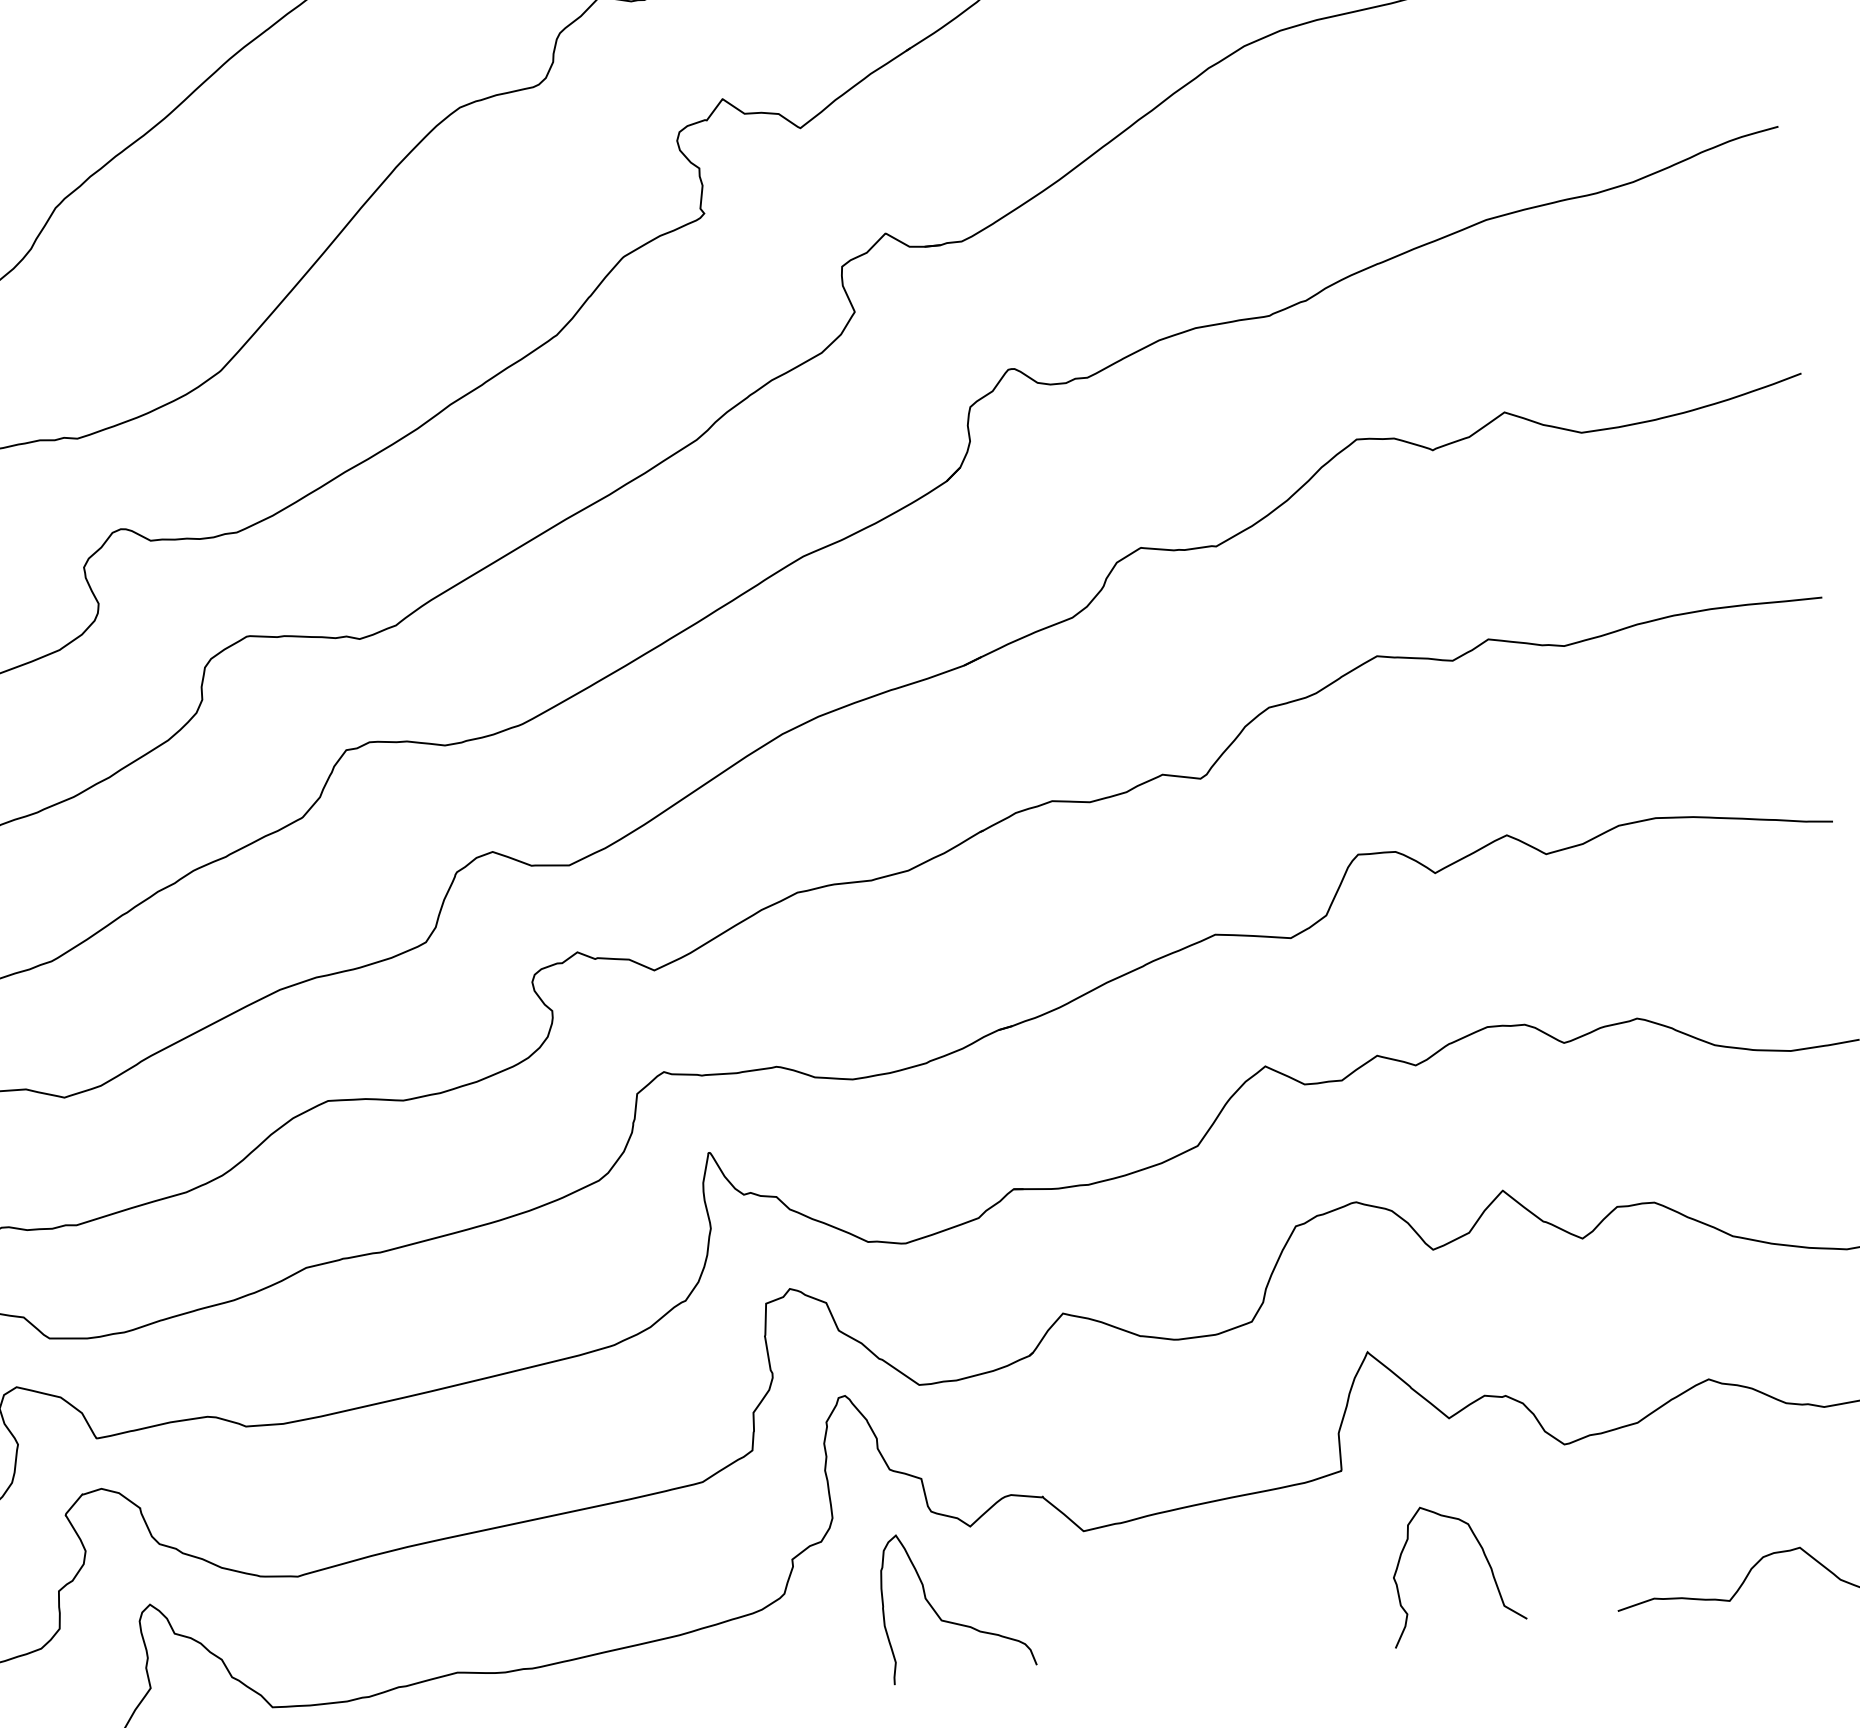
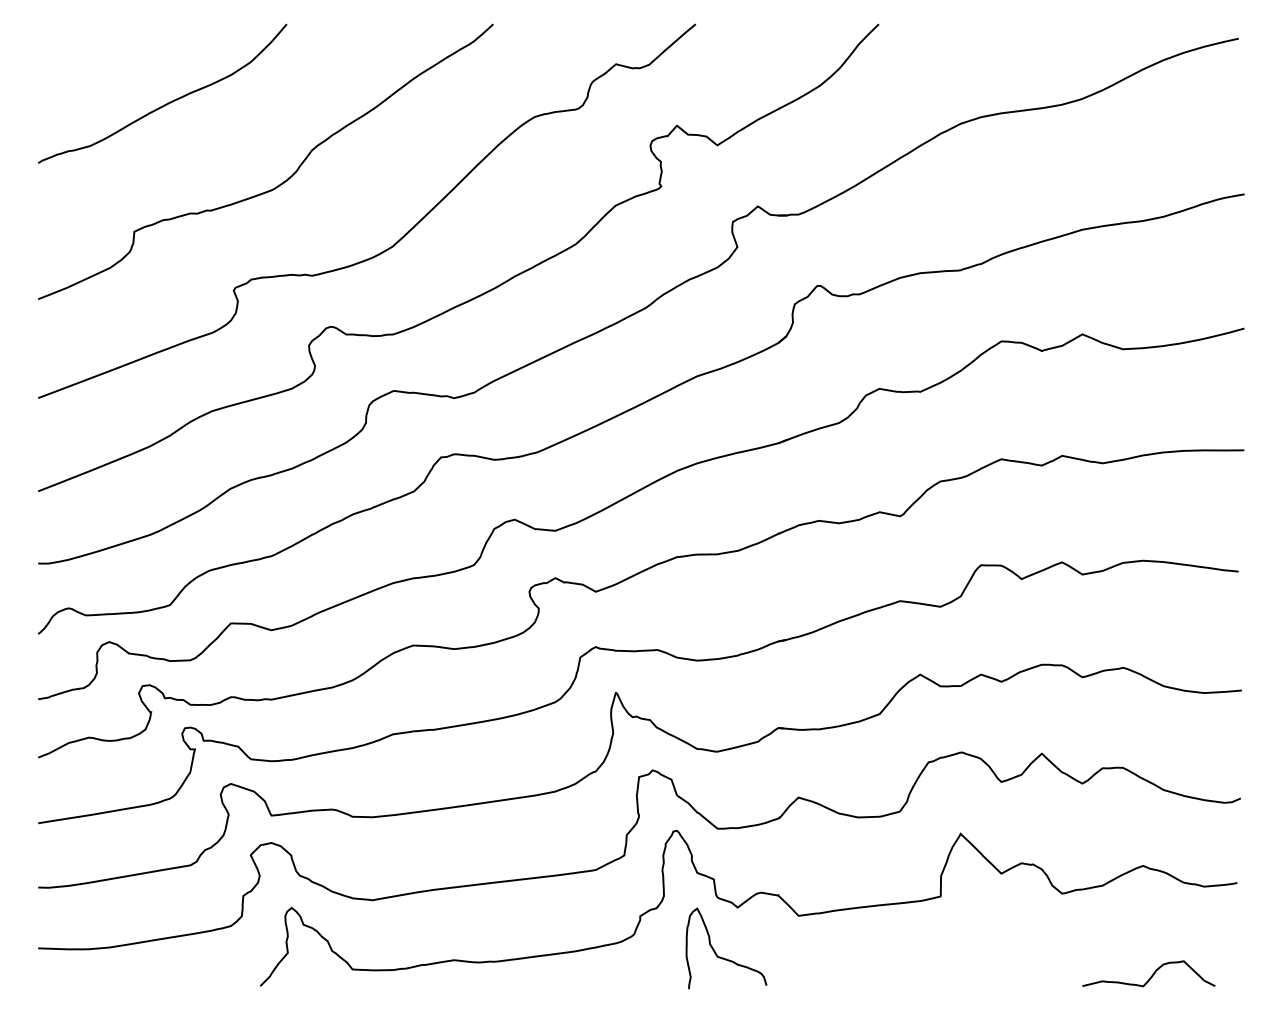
curve: (1482, 1555) -> (1012, 949), removed

